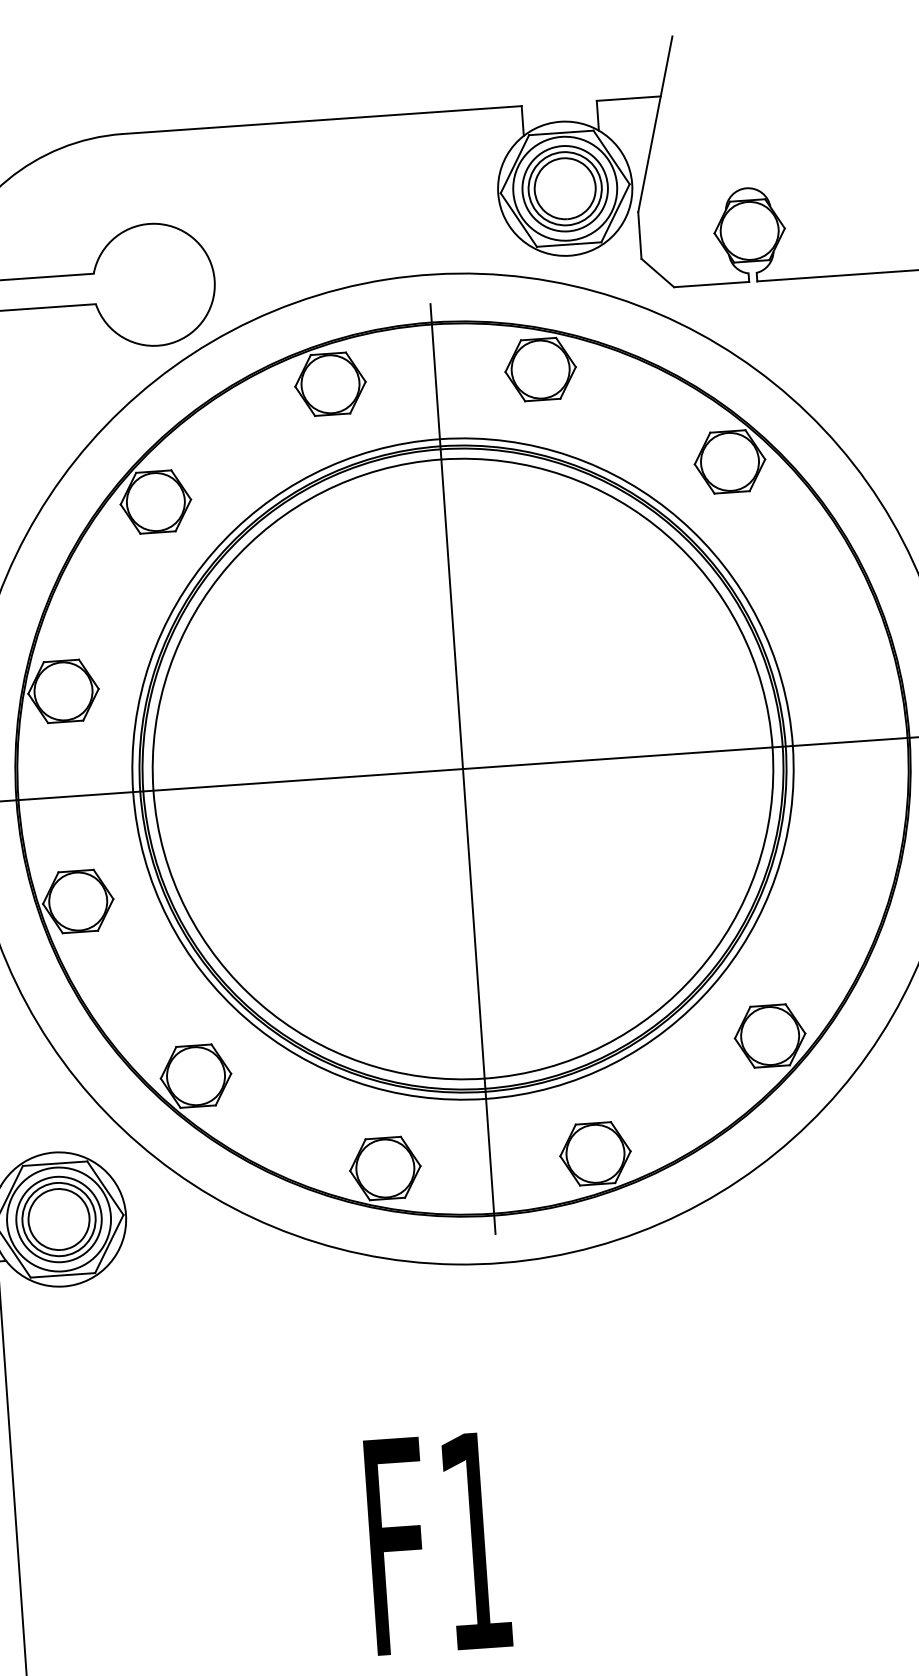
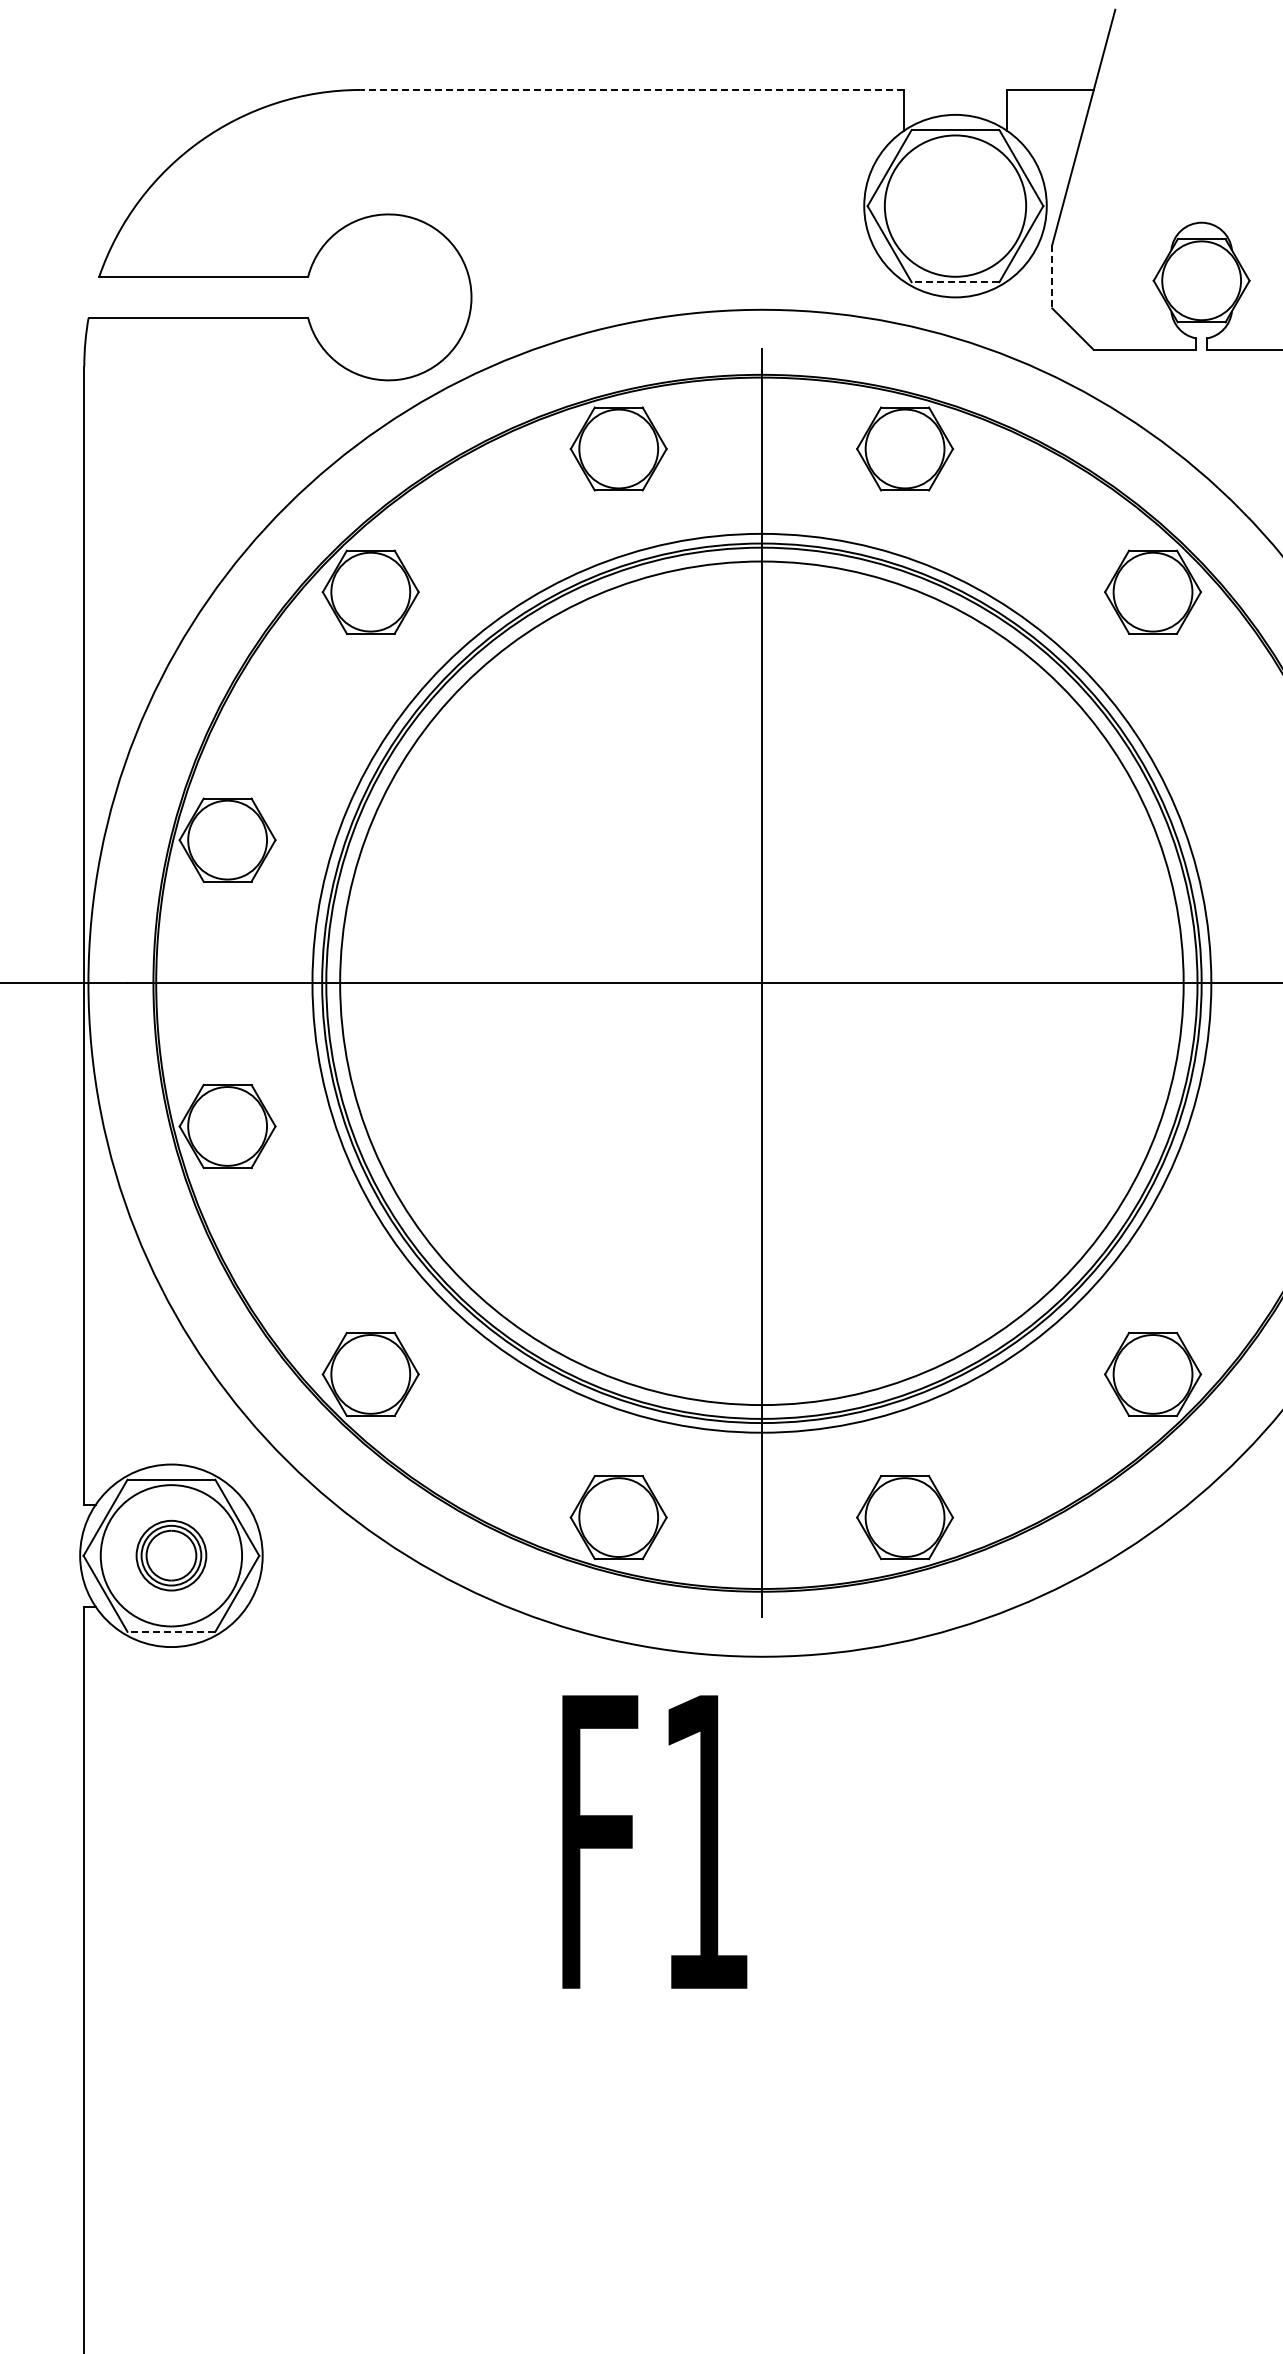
line: (322, 119) -> (632, 89), solid -> dashed
part: (565, 189) -> (955, 206), removed
line: (640, 235) -> (1052, 276), solid -> dashed
line: (569, 244) -> (955, 282), solid -> dashed
part: (59, 1219) -> (171, 1555), size x0.6
line: (62, 1275) -> (171, 1631), solid -> dashed
text: (437, 1543) -> (654, 1841), moved

